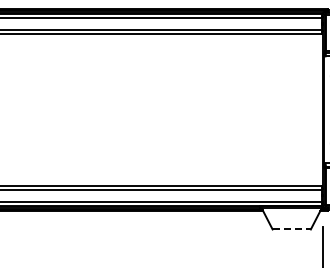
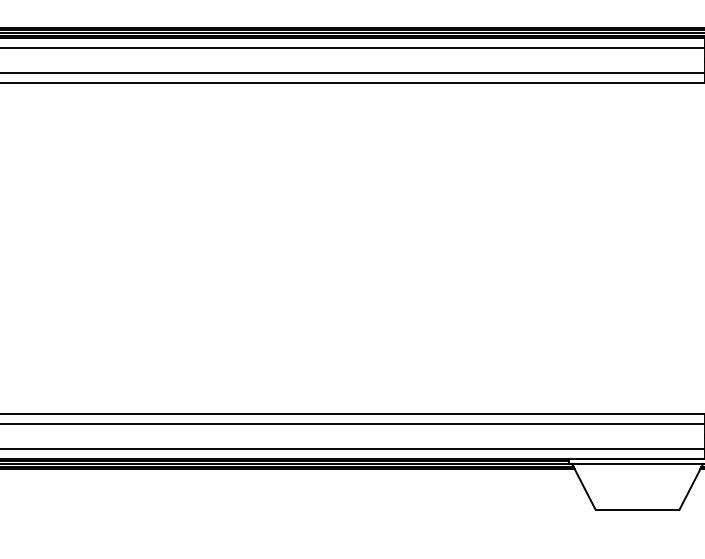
line: (292, 229) -> (639, 510), dashed -> solid

